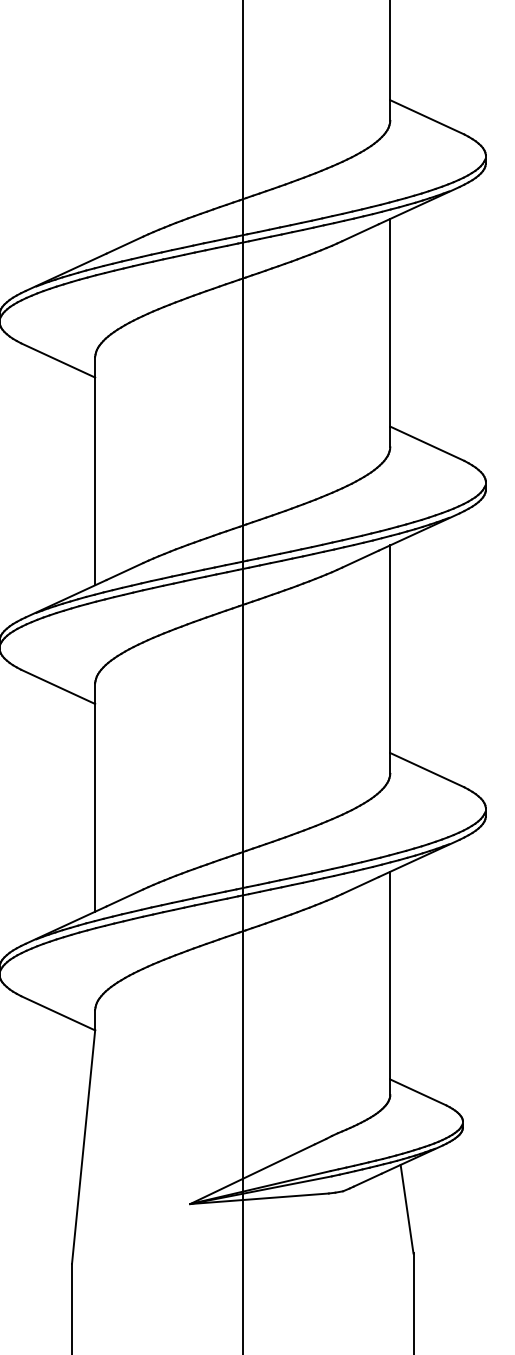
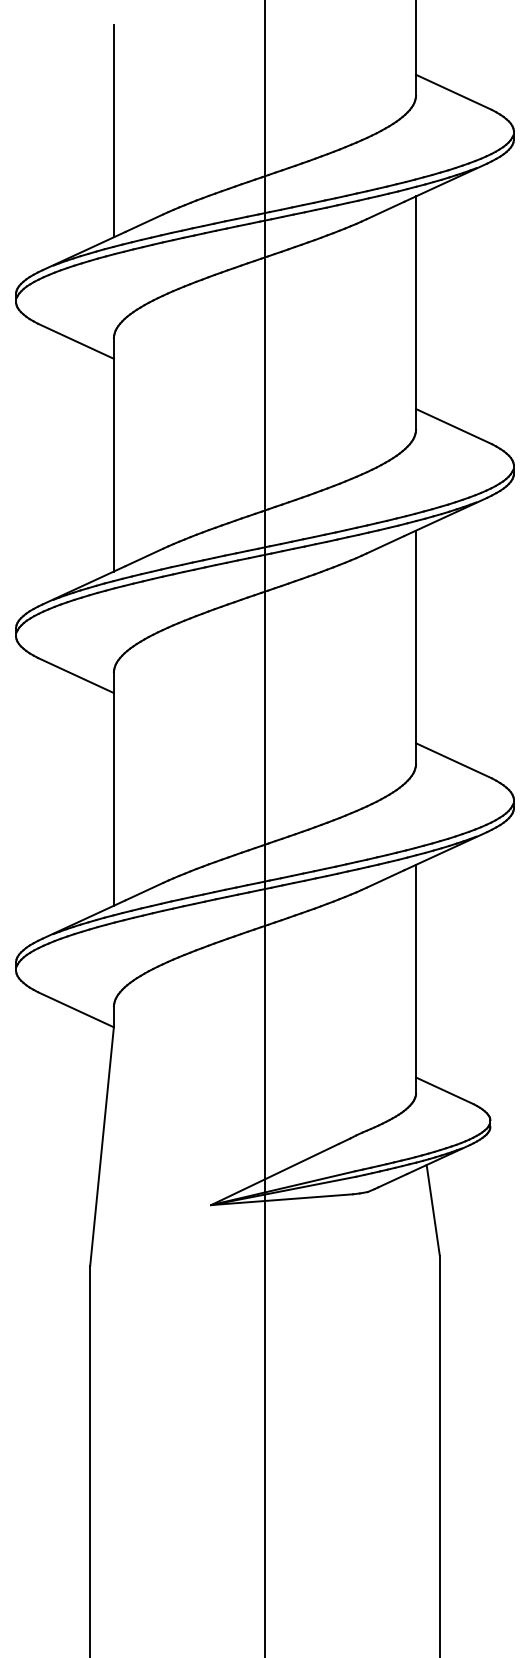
line: (94, 154) -> (113, 130), added

